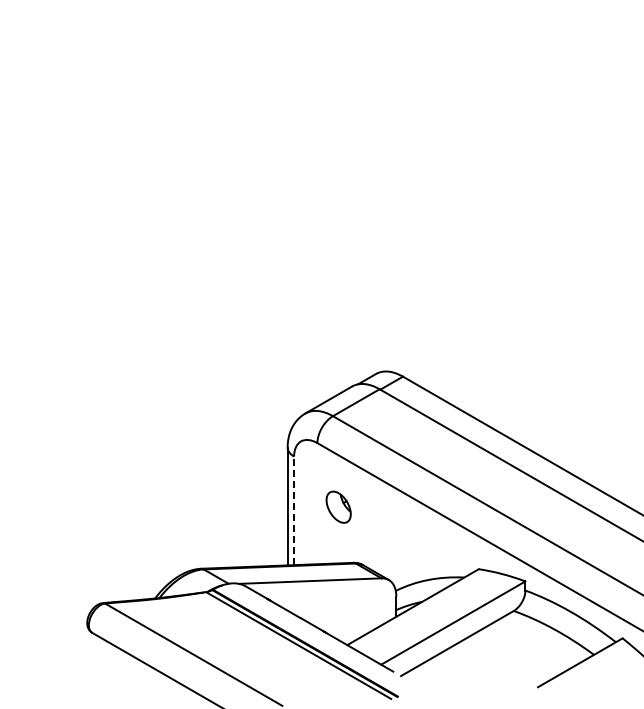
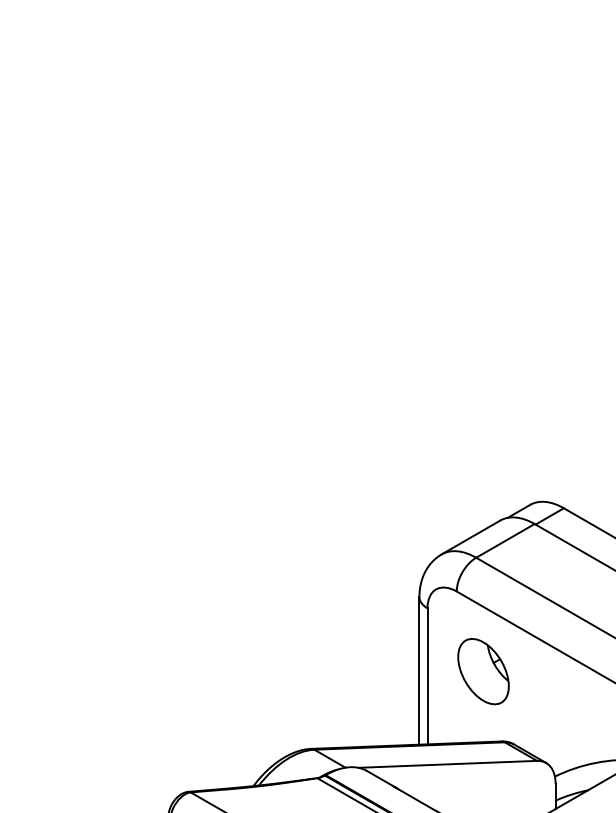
part: (338, 507) -> (483, 672), size x1.67
line: (294, 510) -> (428, 675), dashed -> solid

